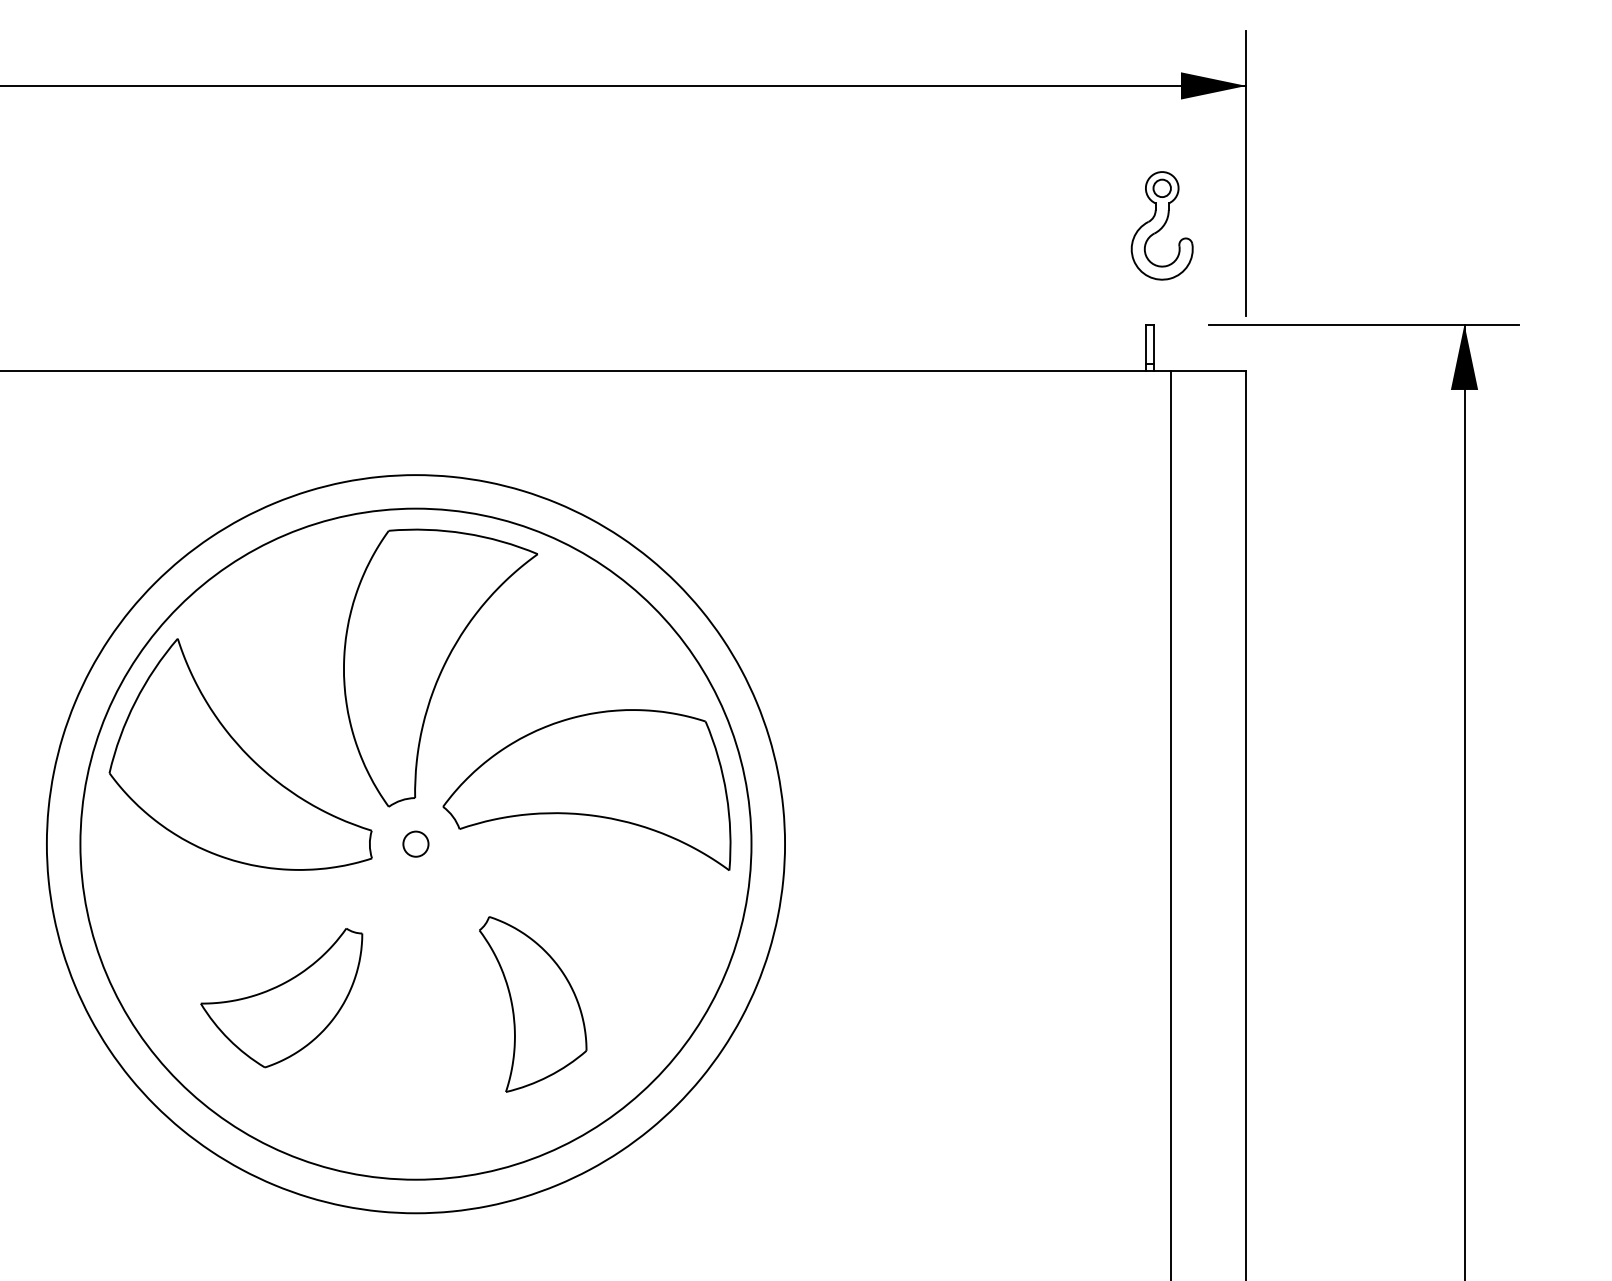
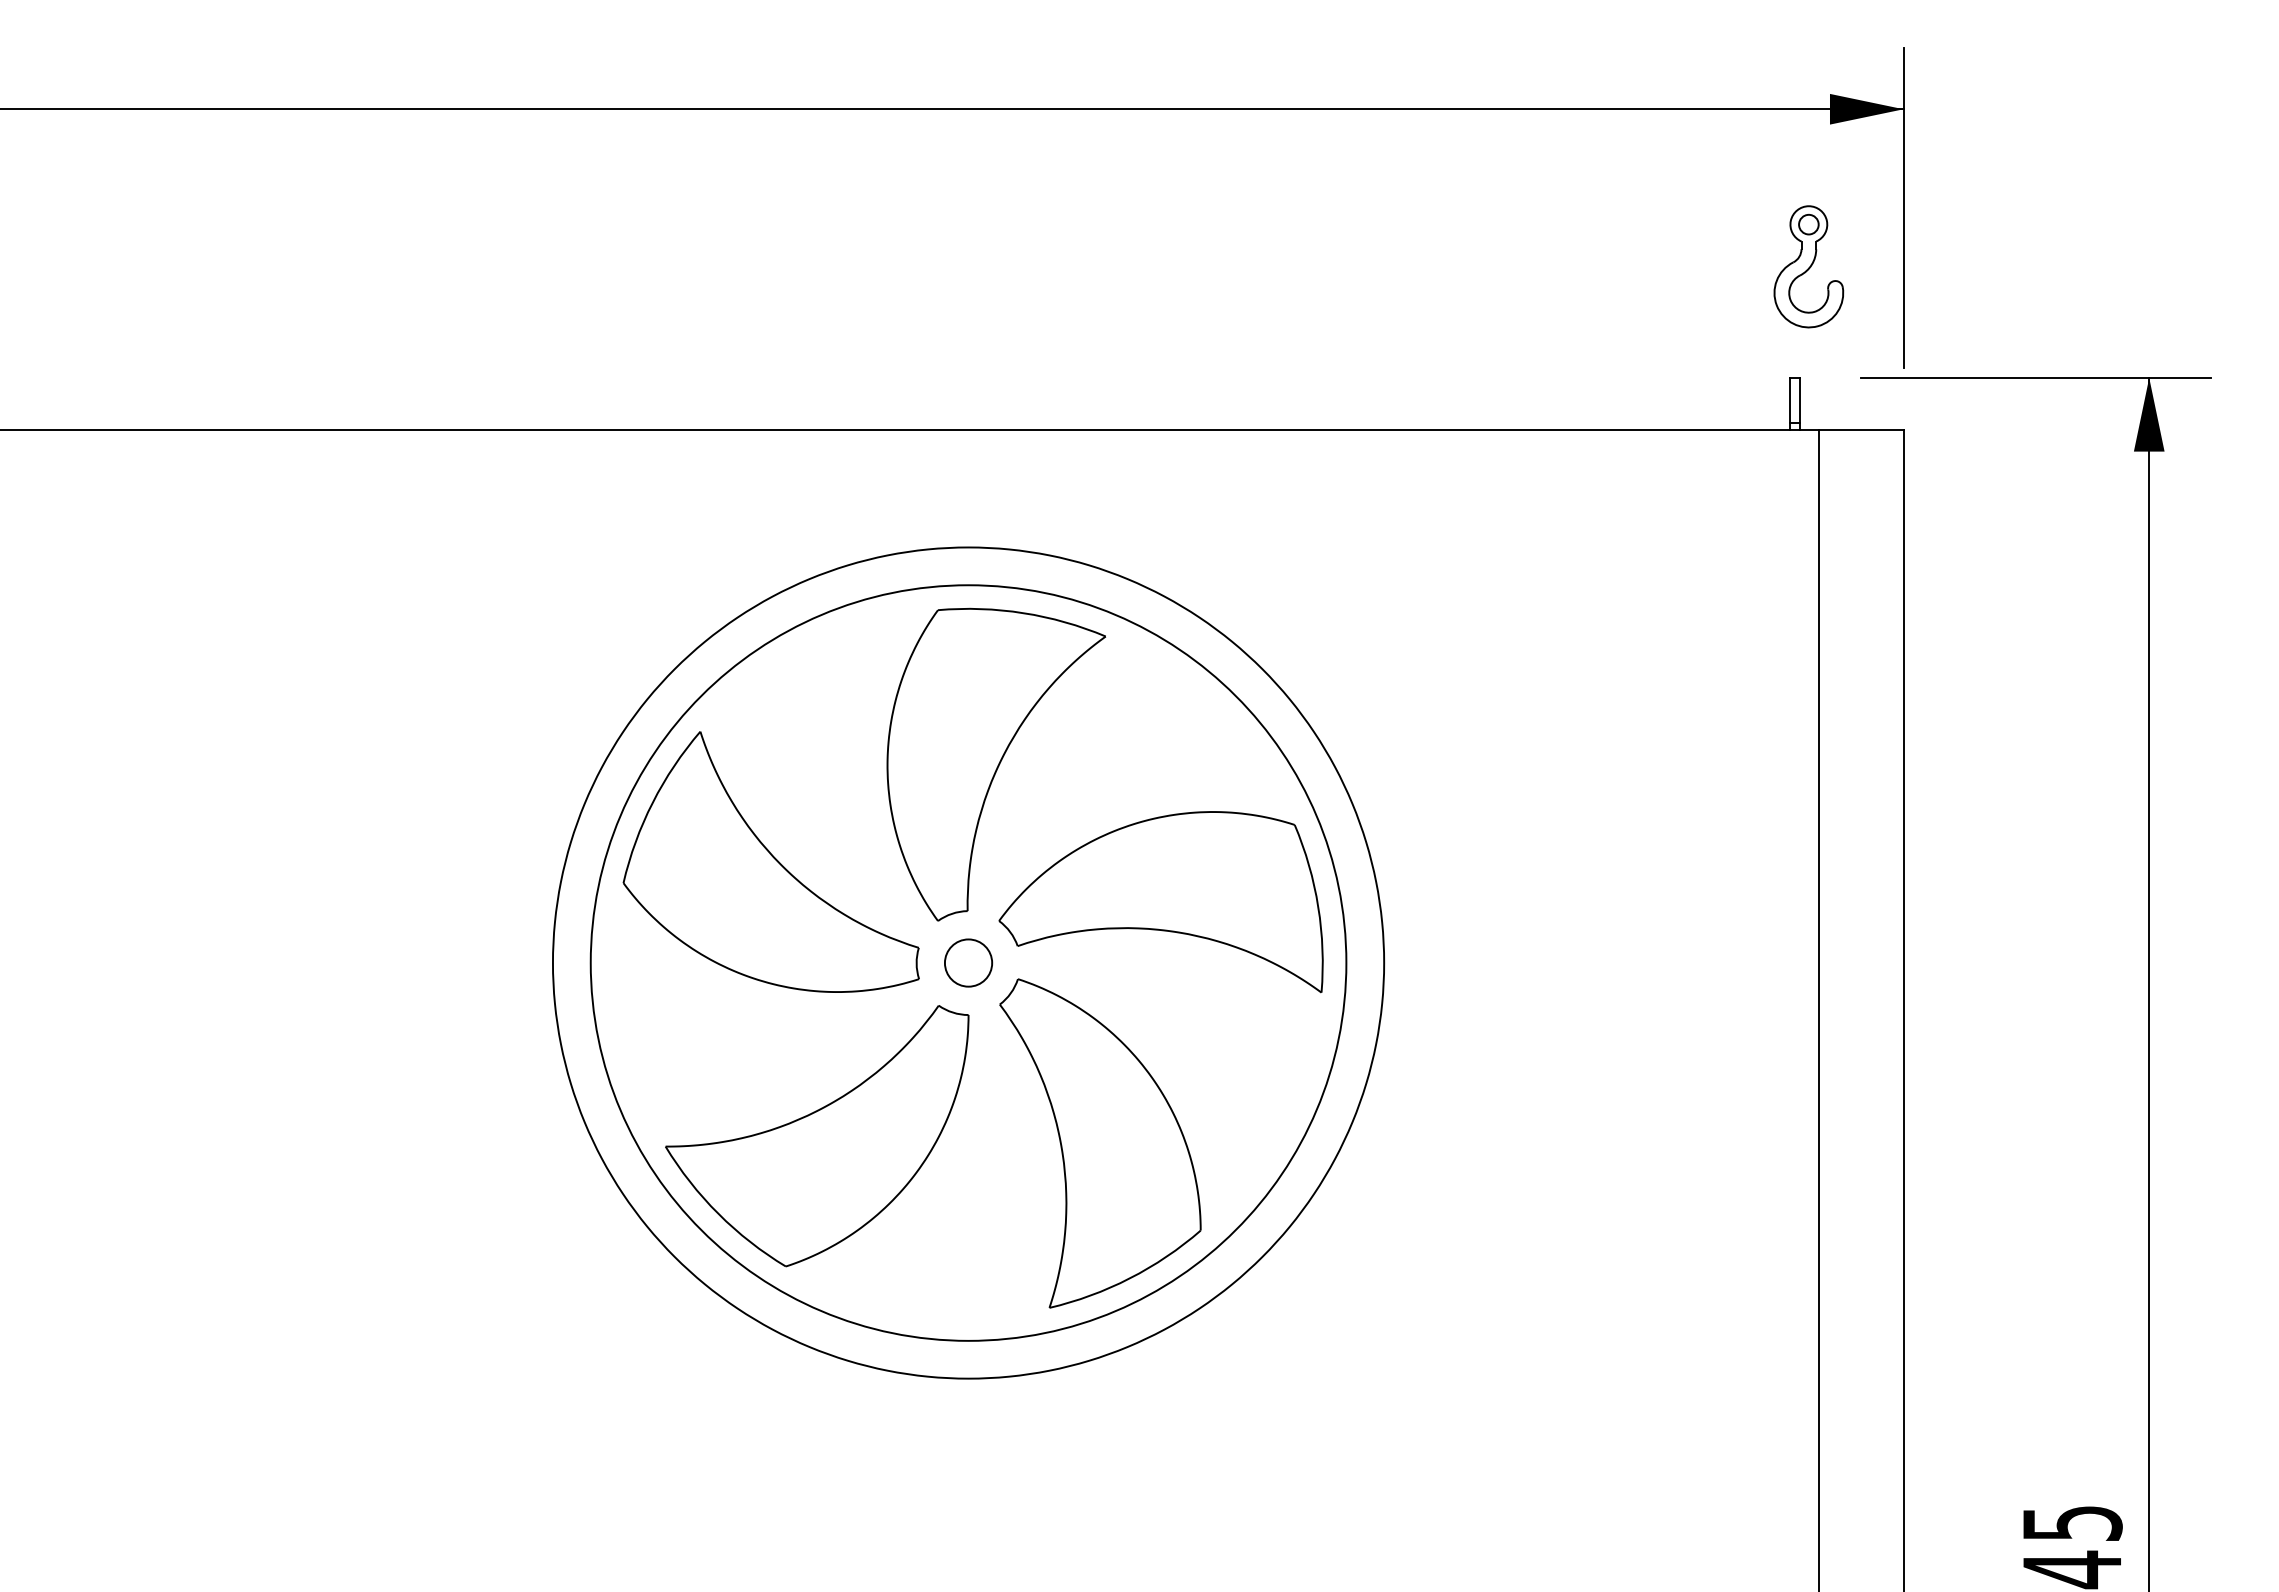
circle: (415, 843) -> (968, 962), size x1.67
part: (281, 998) -> (817, 1136), size x1.67
part: (533, 1004) -> (1100, 1143), size x1.67

